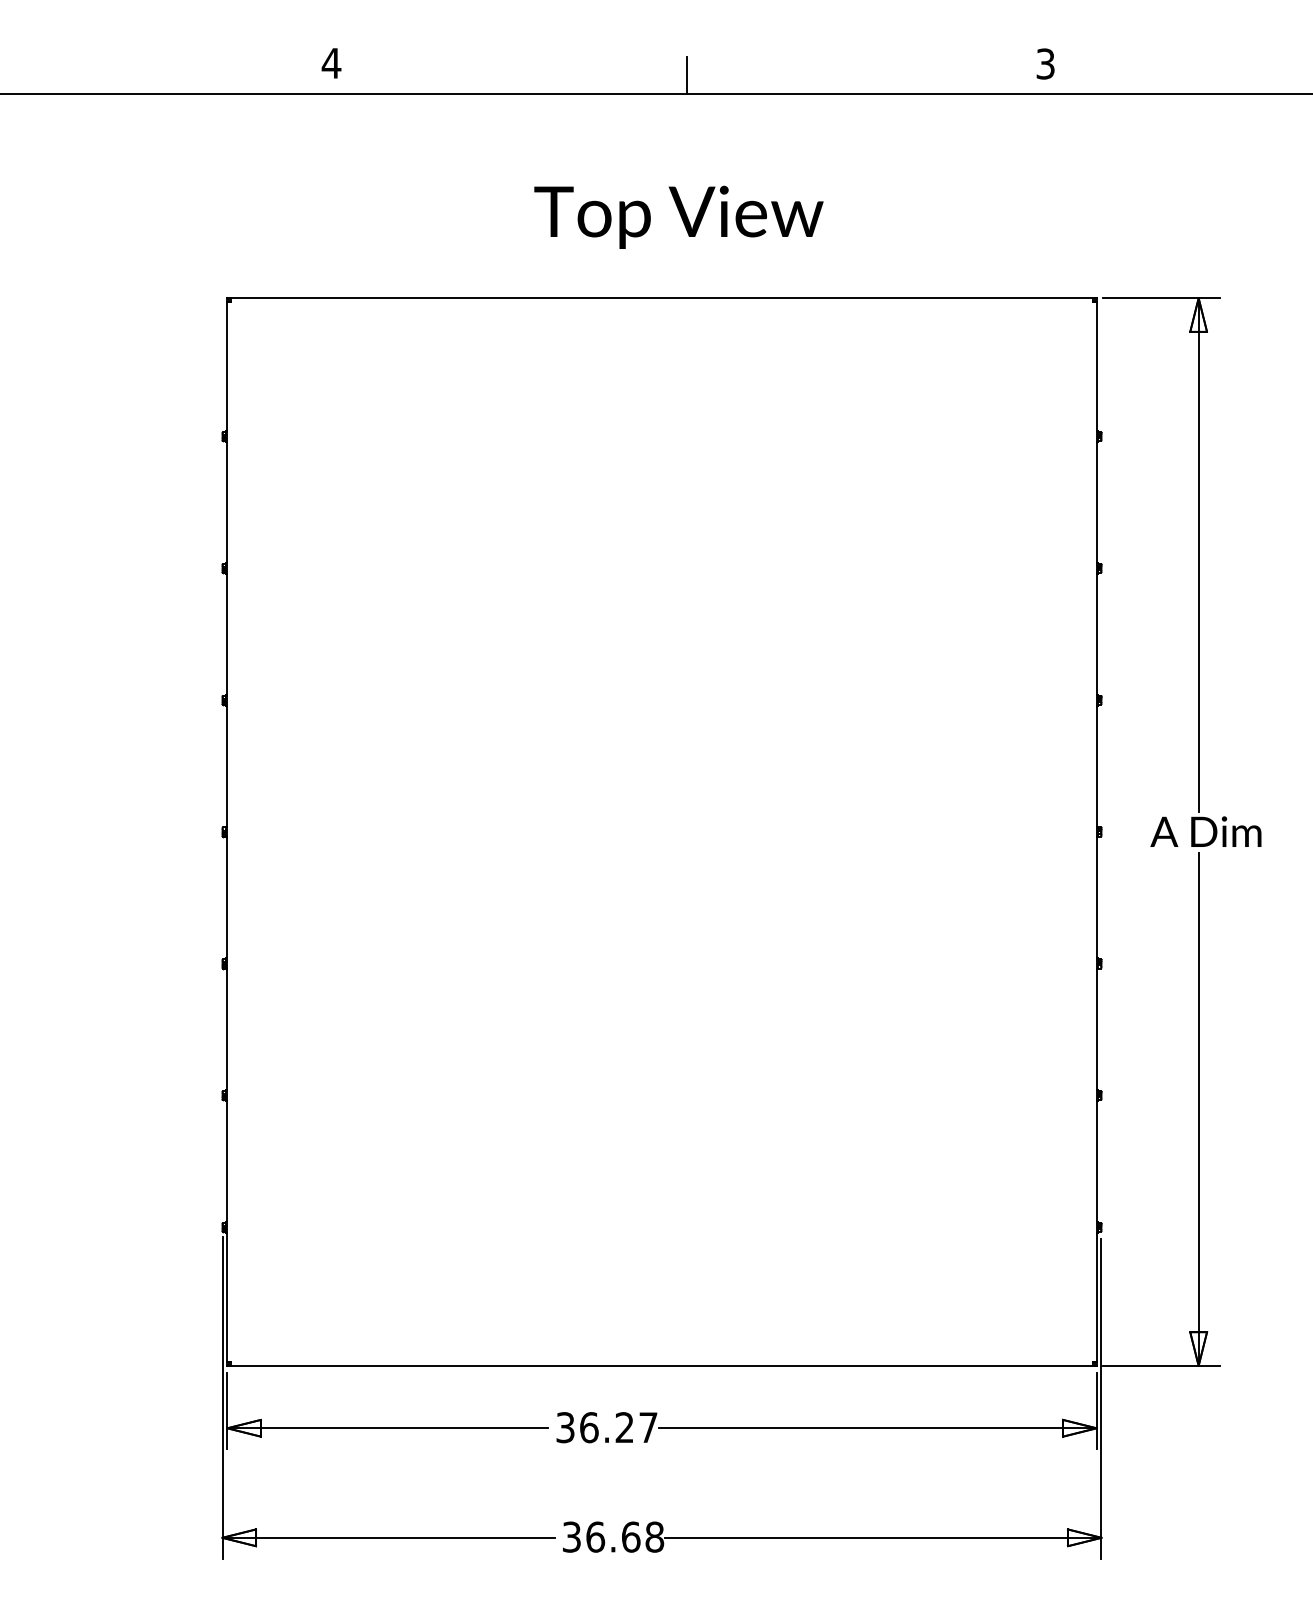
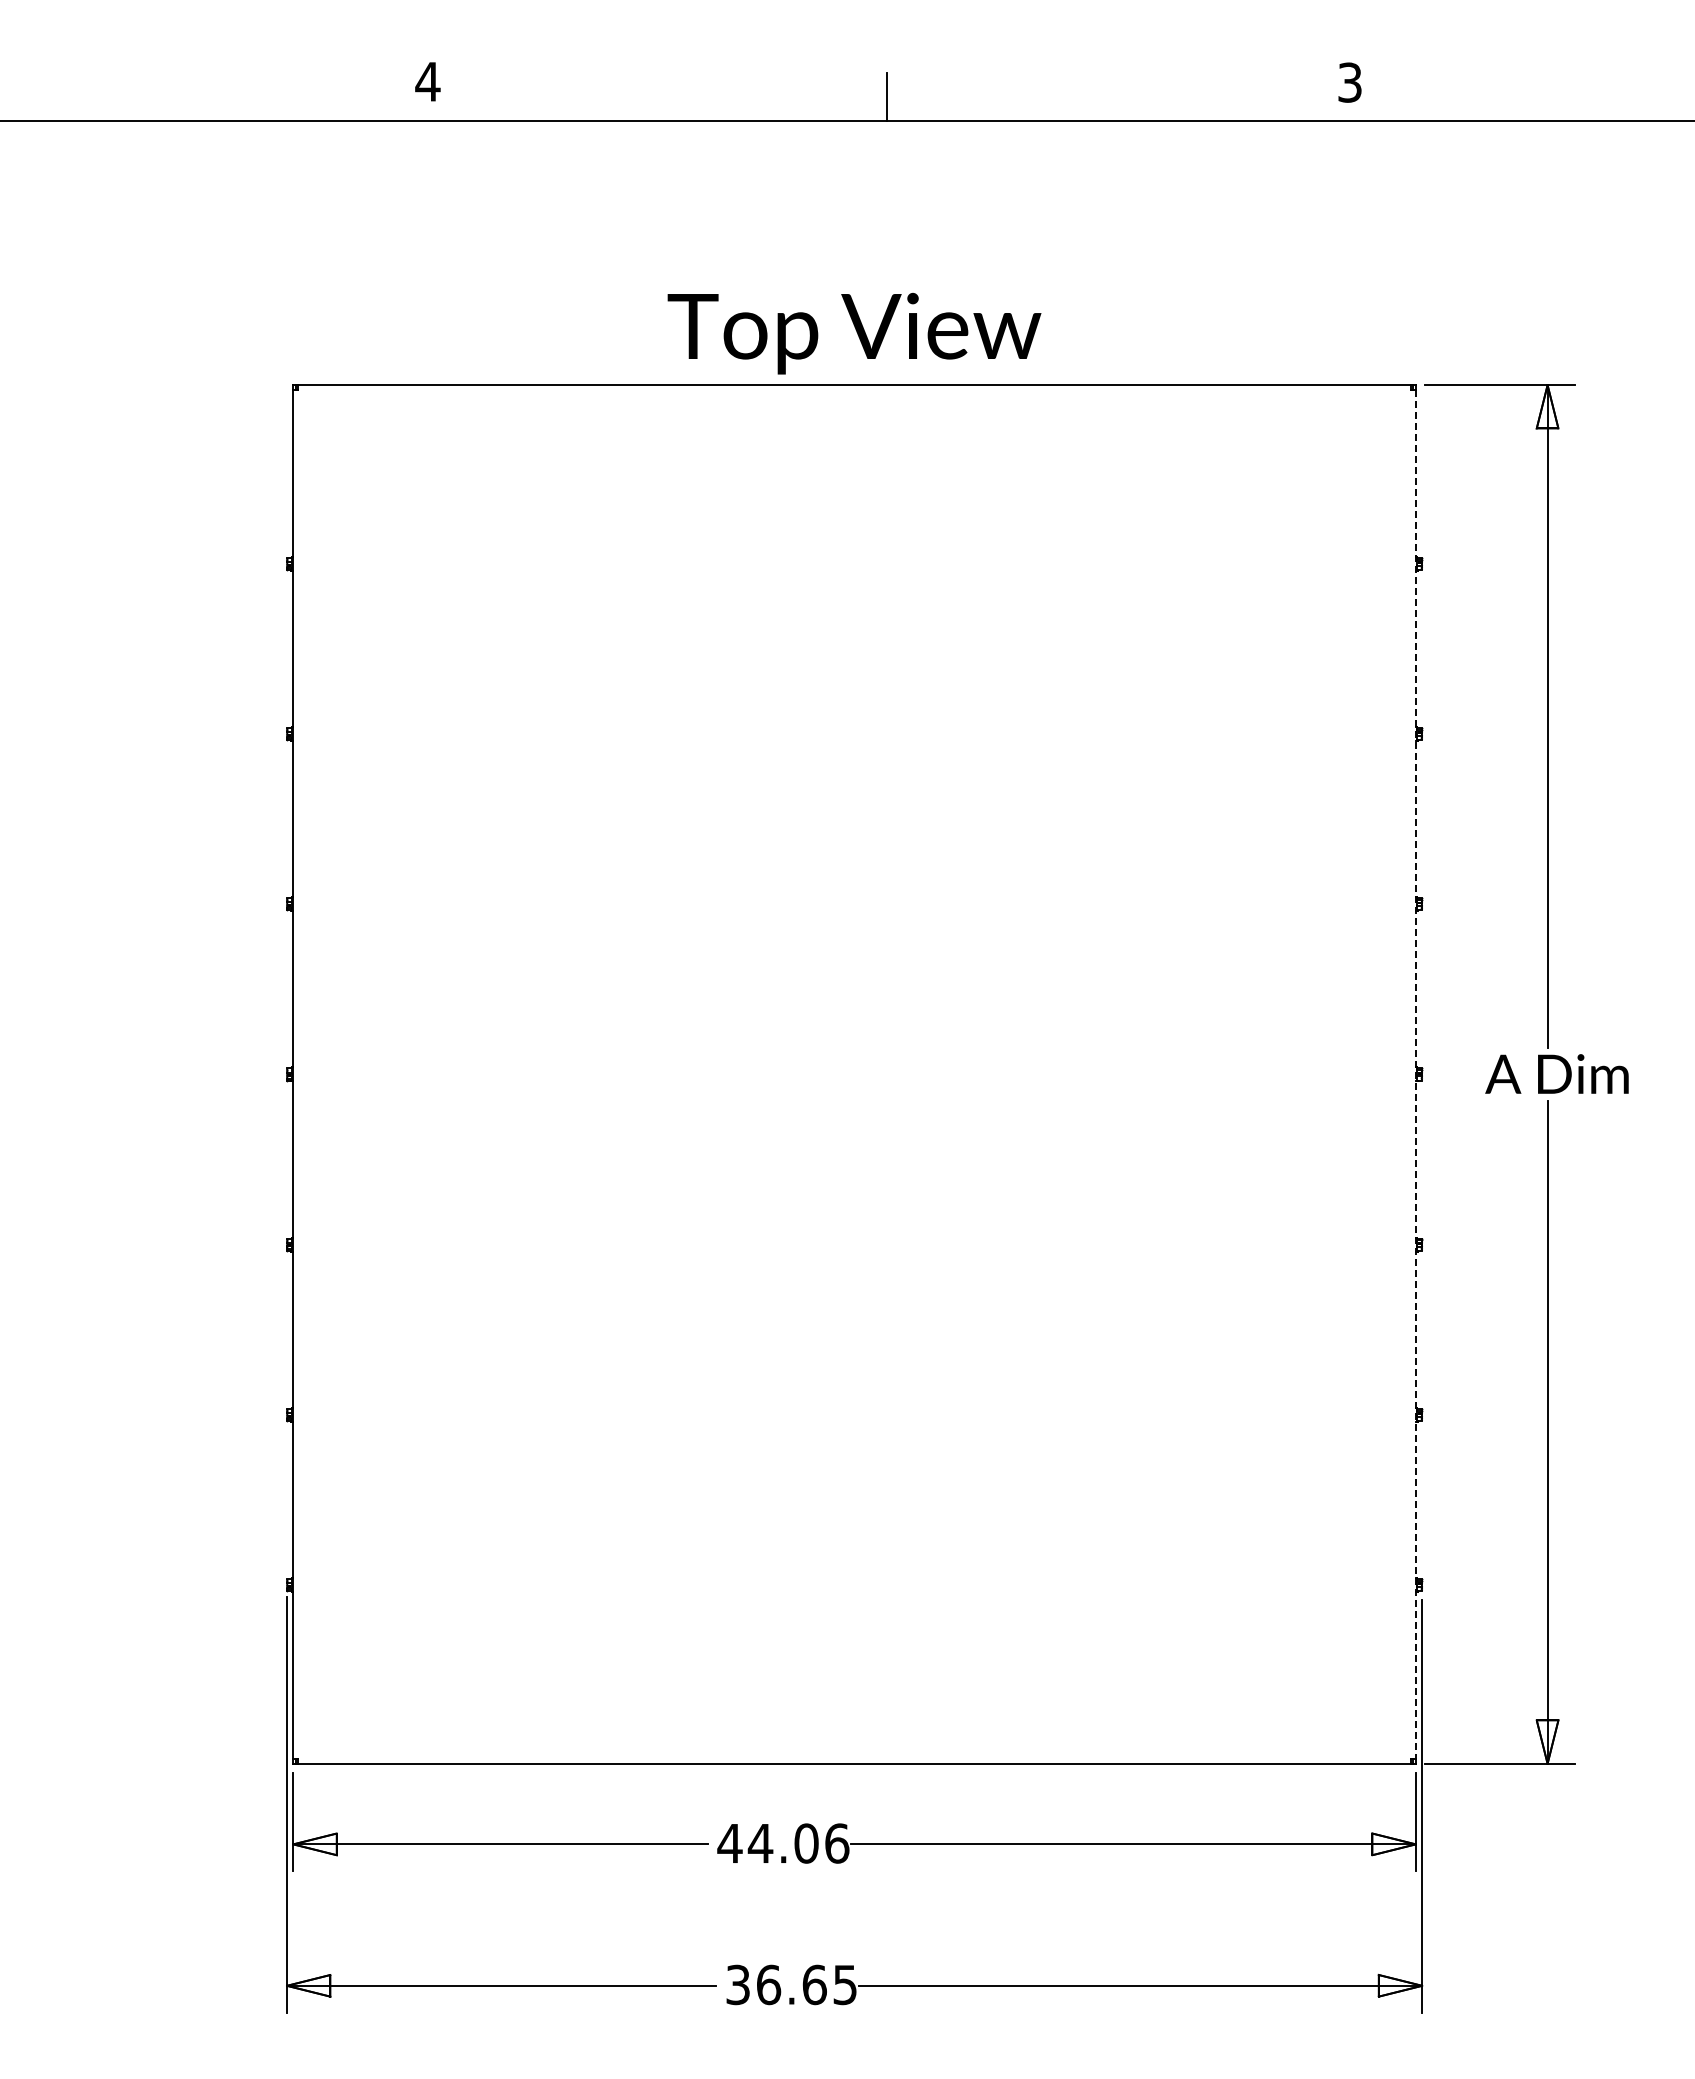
text: (678, 217) -> (854, 333), moved
line: (1096, 832) -> (1415, 1074), solid -> dashed
text: (606, 1427) -> (783, 1843), 36.27 -> 44.06
text: (654, 1536) -> (845, 1984), 36.68 -> 36.65

